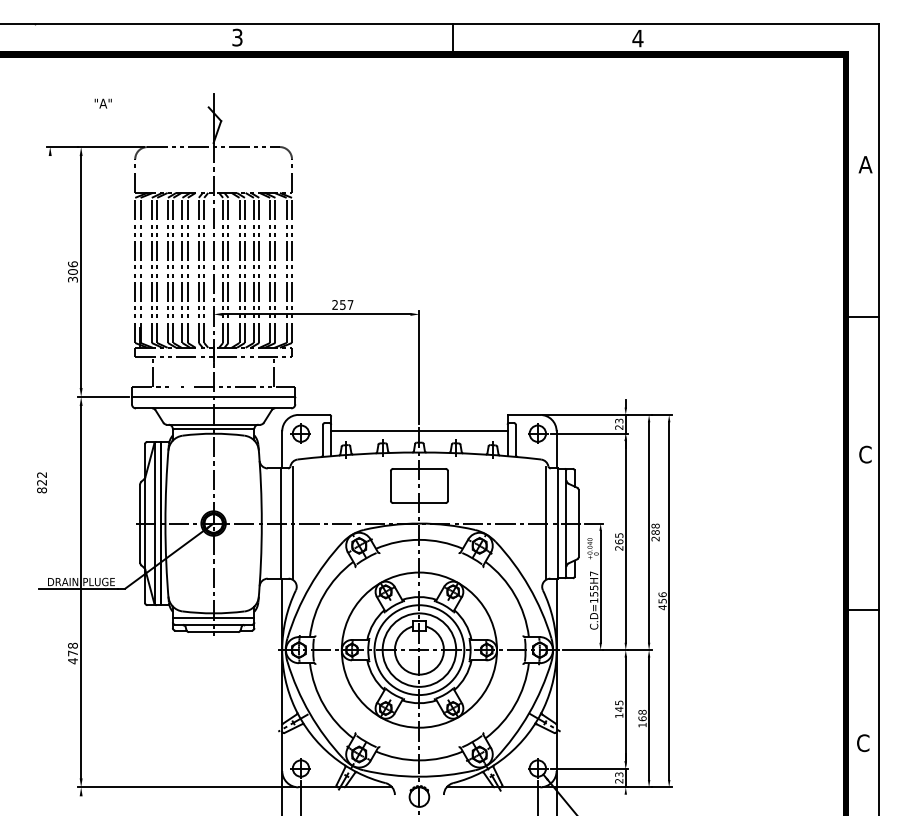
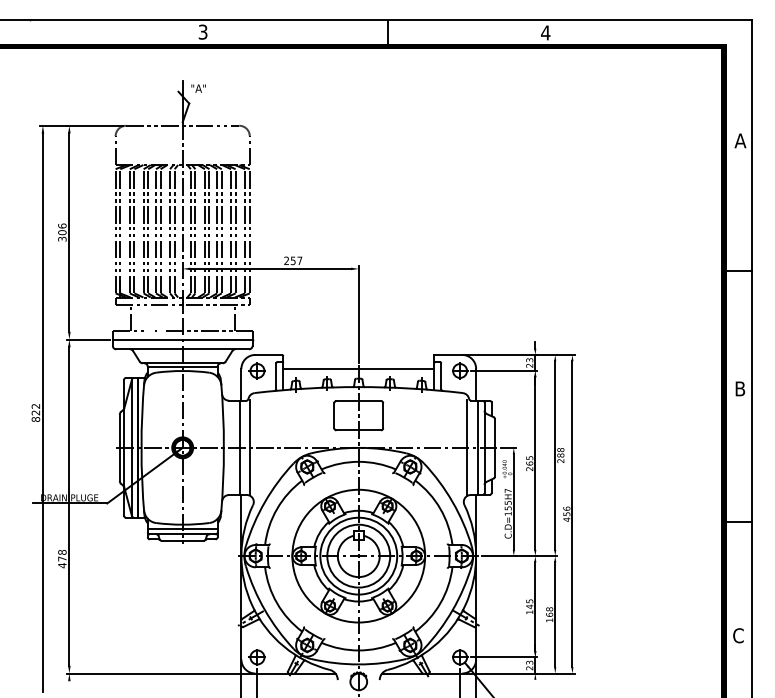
text: (102, 103) -> (198, 88), moved
text: (865, 454) -> (740, 388), C -> B
line: (50, 482) -> (43, 412), added

